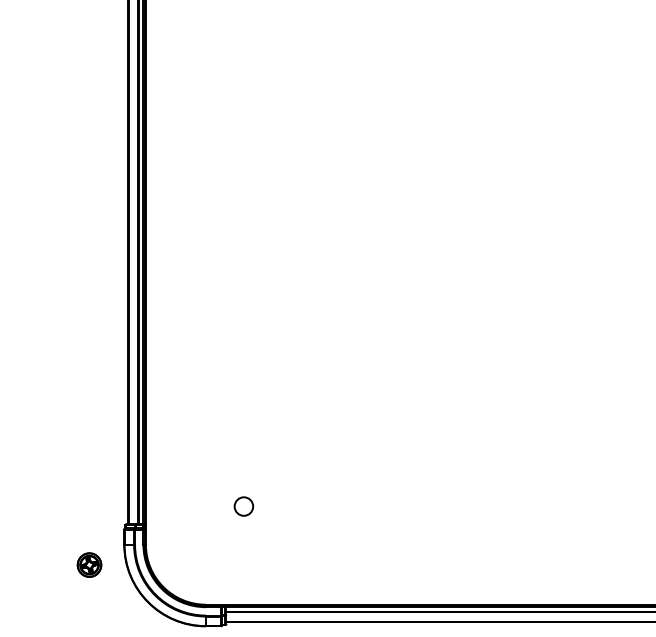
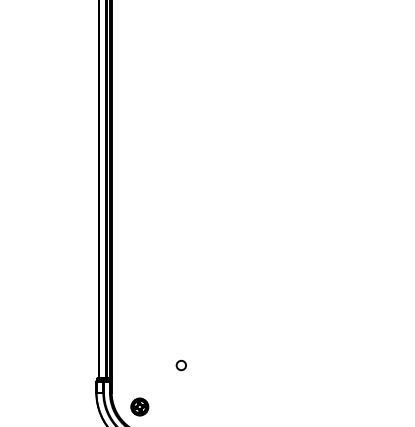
circle: (243, 506) -> (181, 365), size x0.71
part: (89, 564) -> (139, 406), moved

